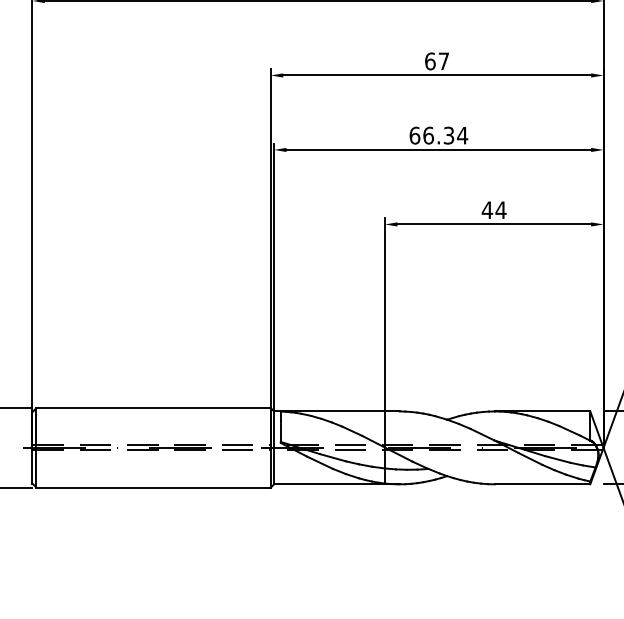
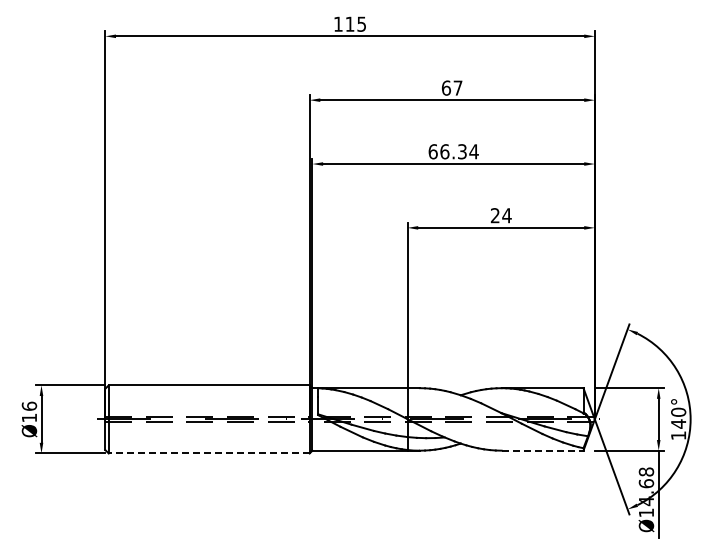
text: (487, 210) -> (495, 215), 44 -> 24
line: (542, 484) -> (542, 450), solid -> dashed
line: (152, 487) -> (208, 453), solid -> dashed

